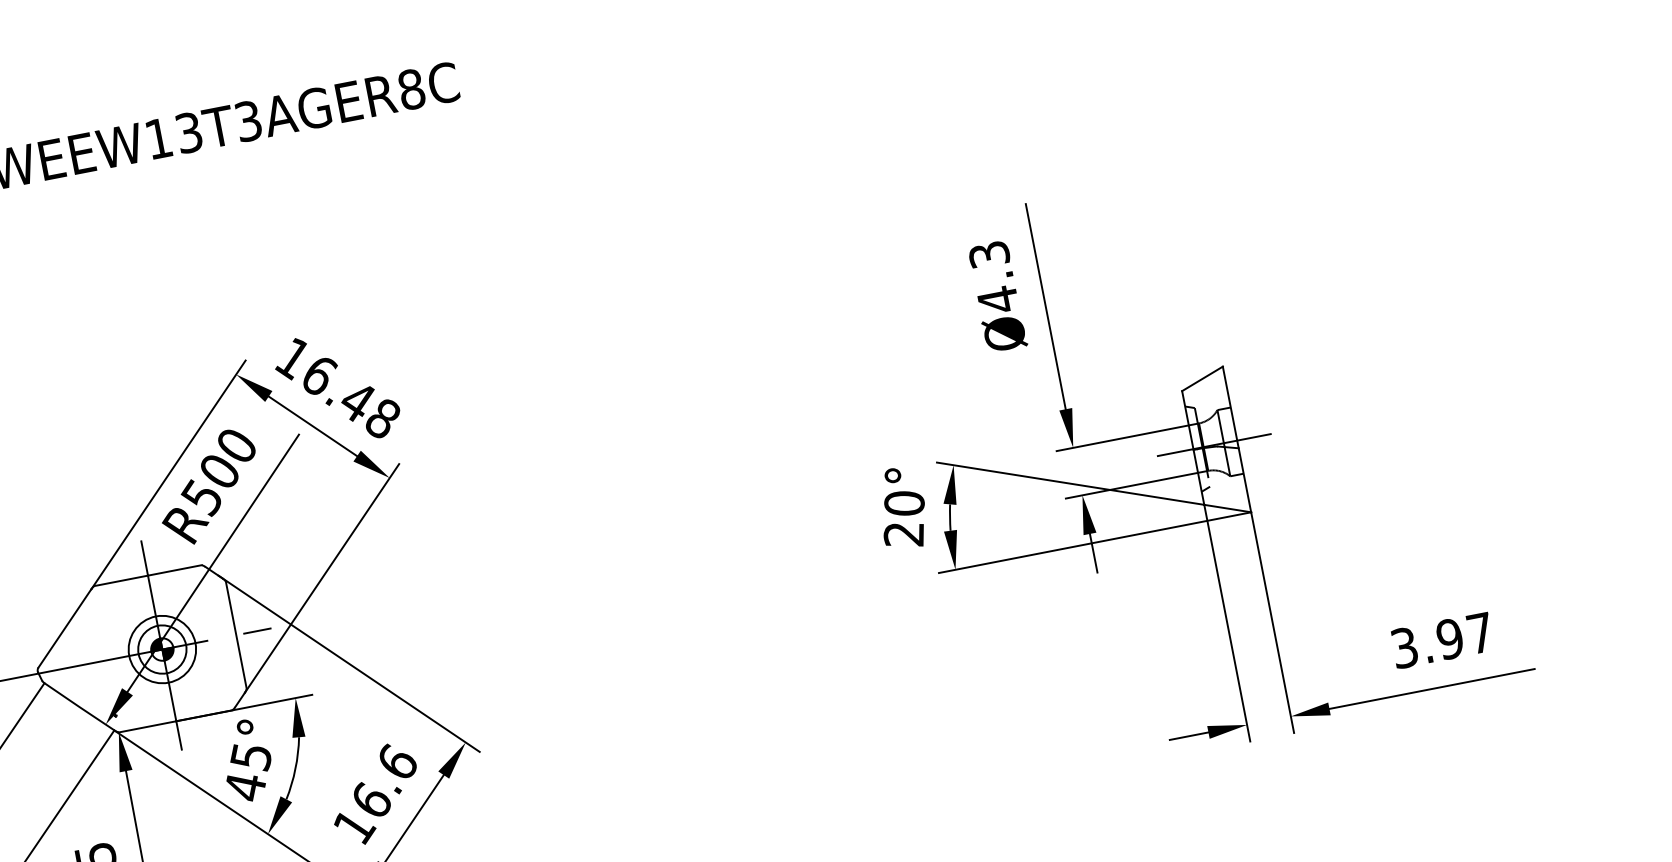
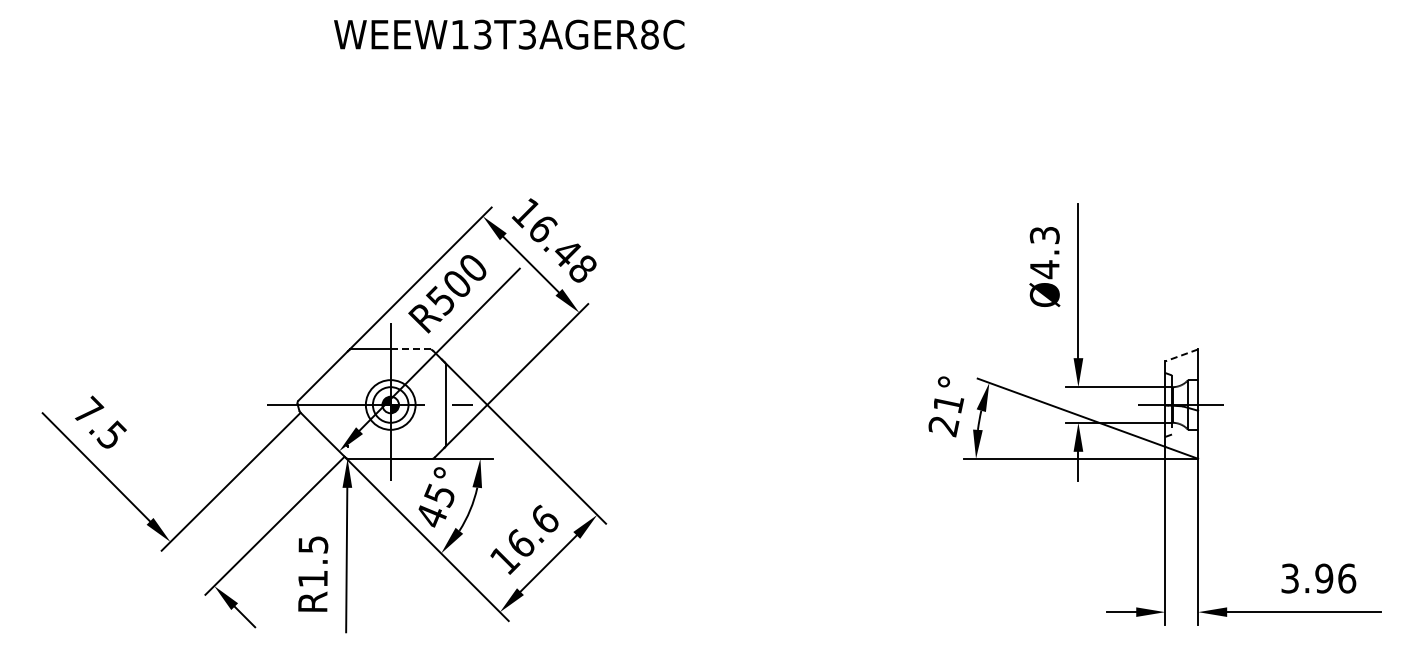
line: (1202, 379) -> (1181, 355), solid -> dashed
text: (904, 503) -> (948, 403), 20° -> 21°
line: (175, 570) -> (411, 349), solid -> dashed
text: (1480, 632) -> (1347, 578), 3.97 -> 3.96

